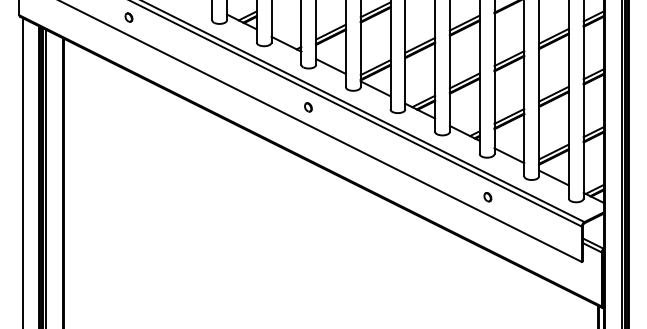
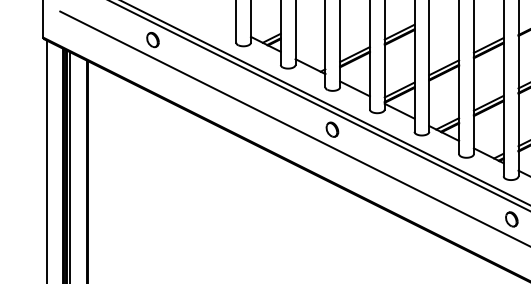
part: (128, 17) -> (152, 39), size x1.67
part: (308, 107) -> (332, 129), size x1.67
part: (487, 197) -> (511, 219), size x1.67

